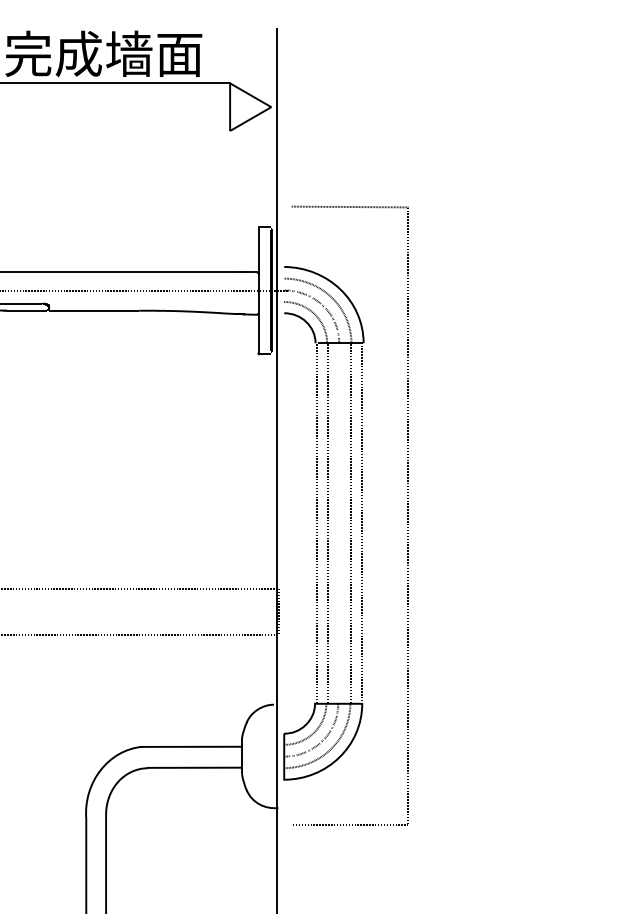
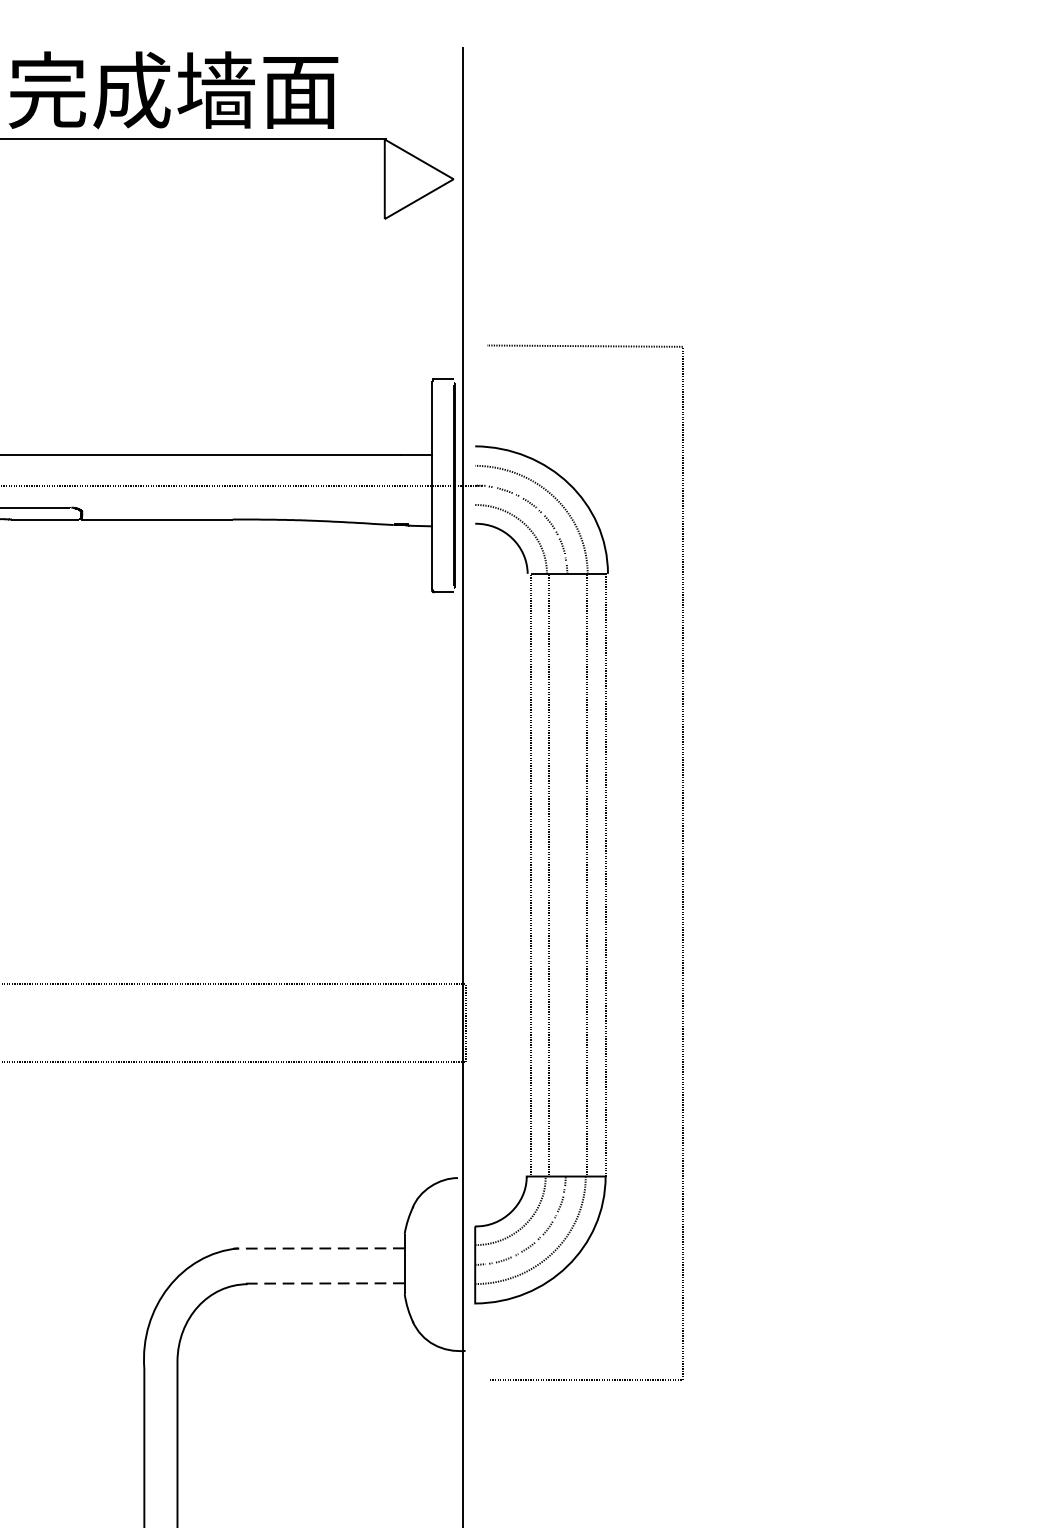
line: (190, 746) -> (318, 1247), solid -> dashed
line: (194, 767) -> (325, 1283), solid -> dashed

